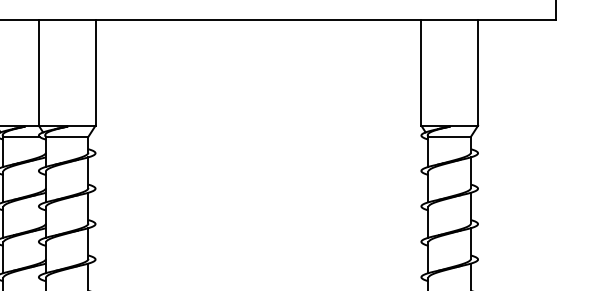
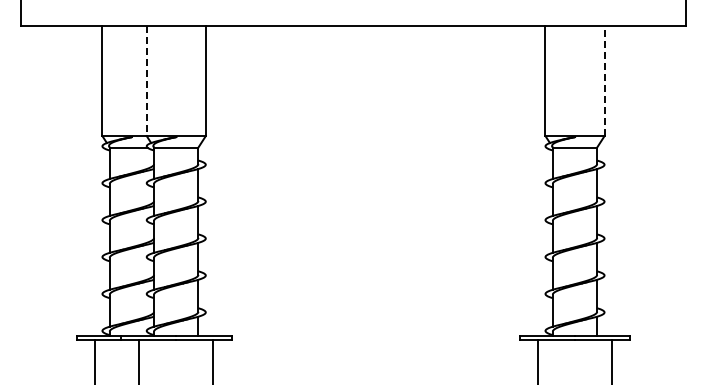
line: (38, 73) -> (146, 81), solid -> dashed
line: (478, 73) -> (604, 81), solid -> dashed

